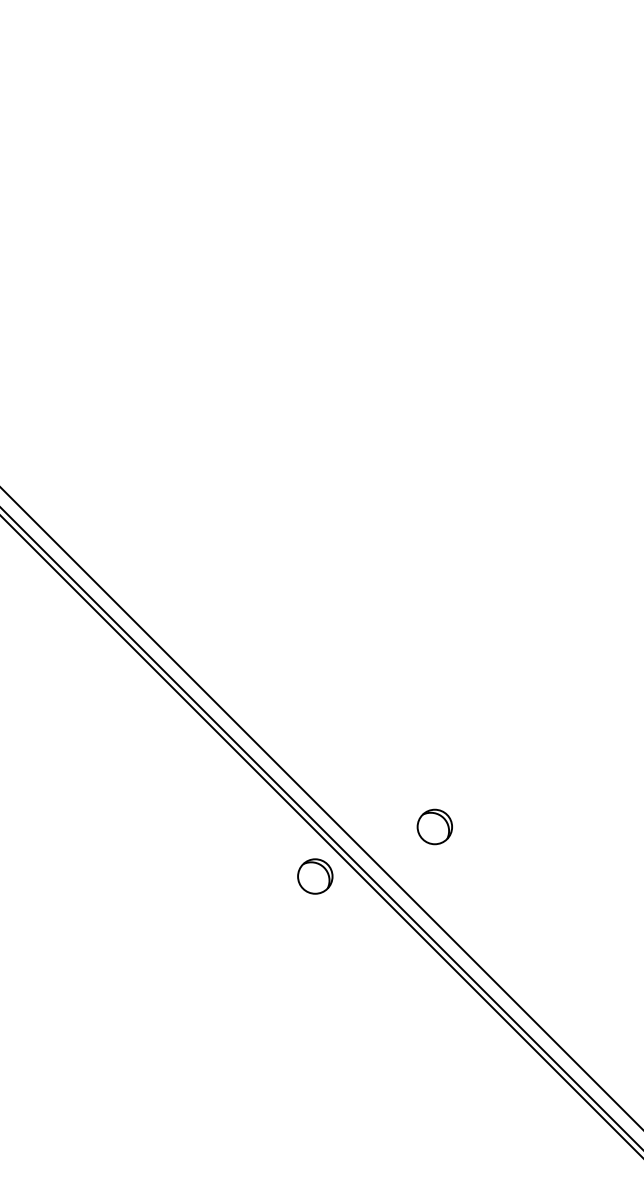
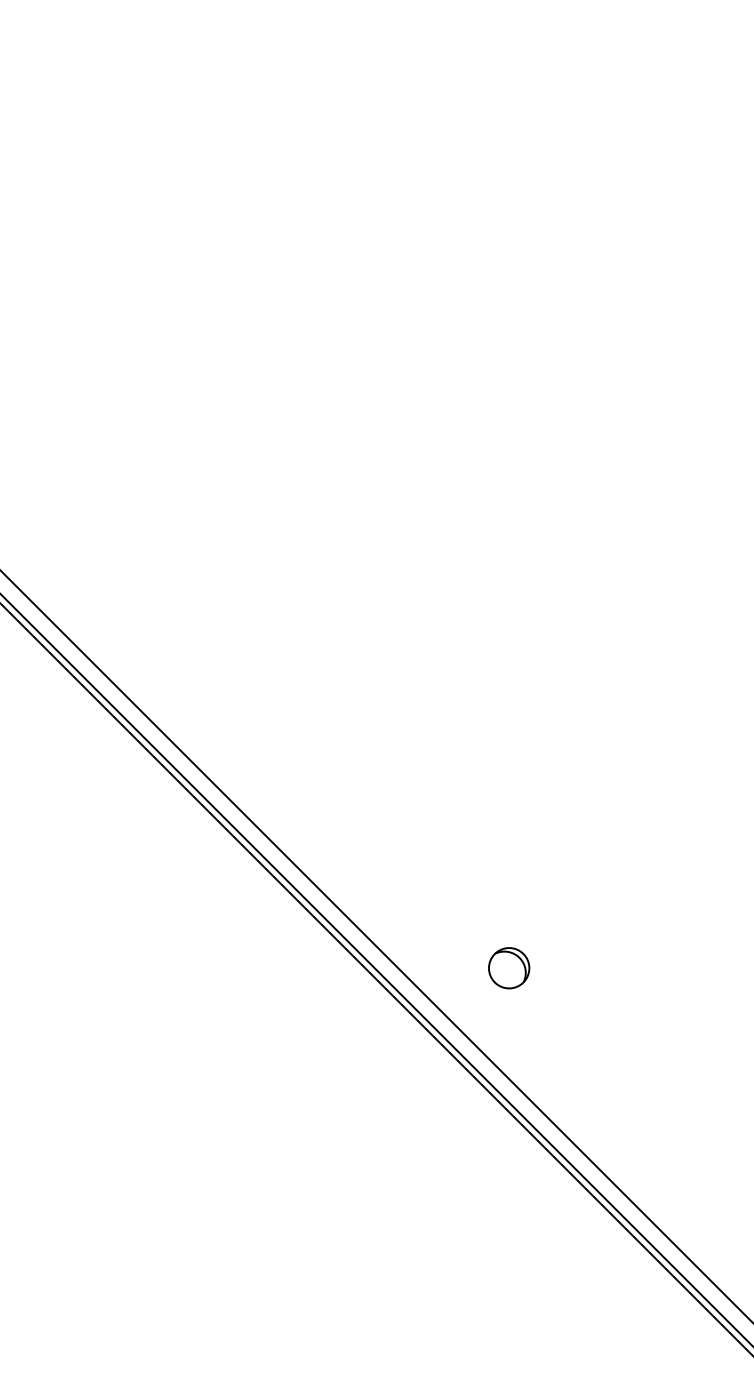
part: (315, 876) -> (369, 1026), removed

